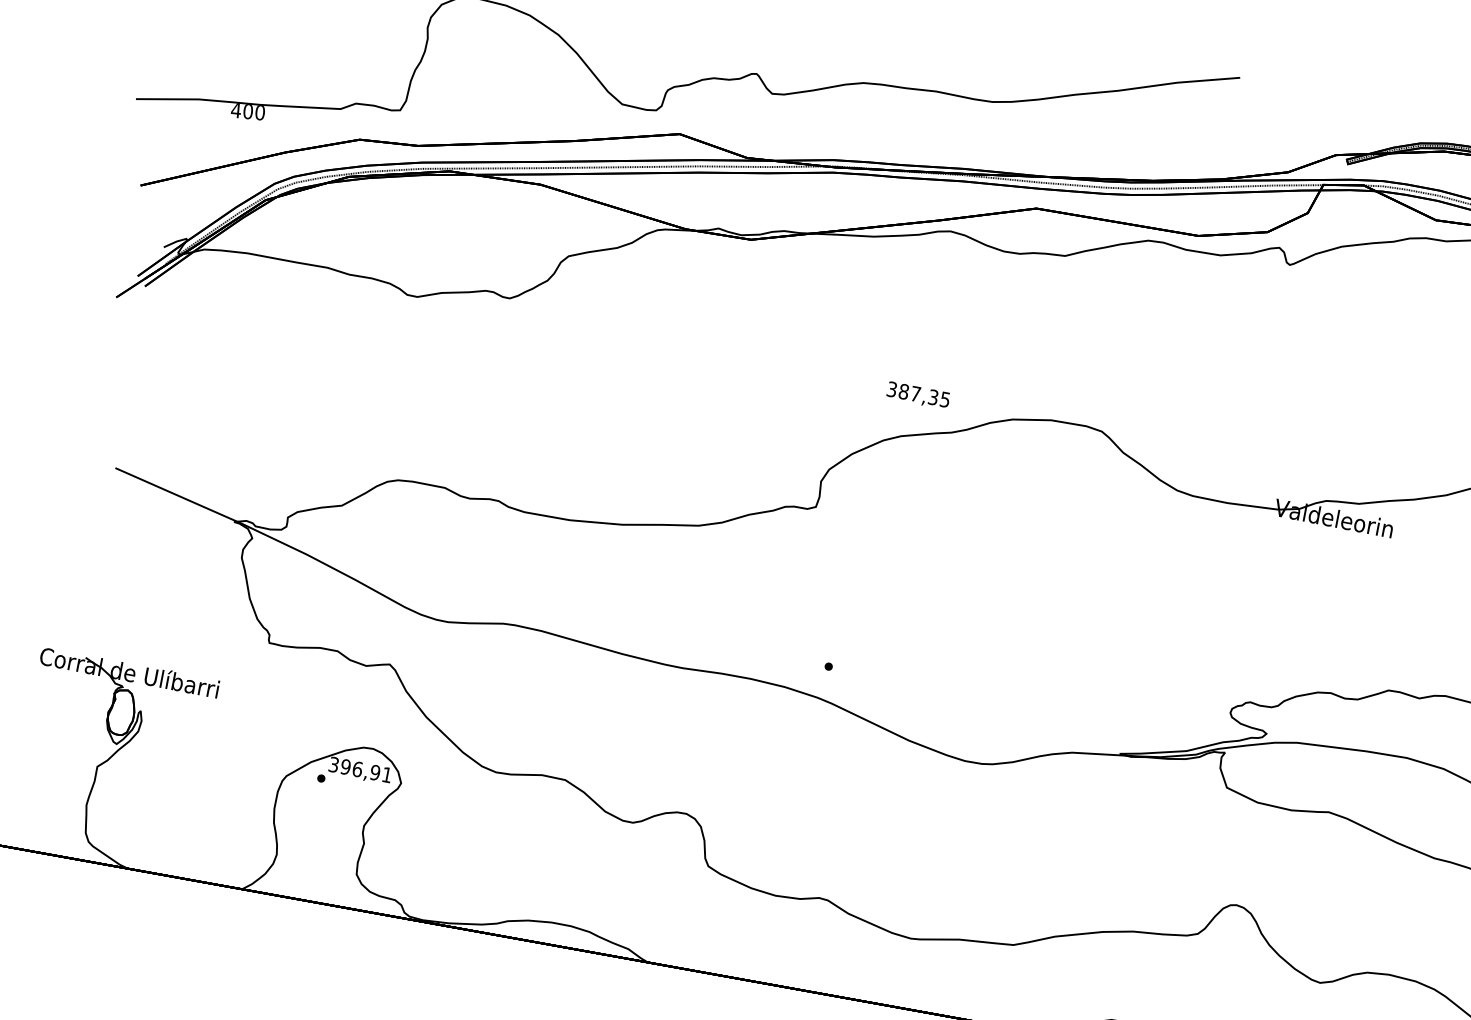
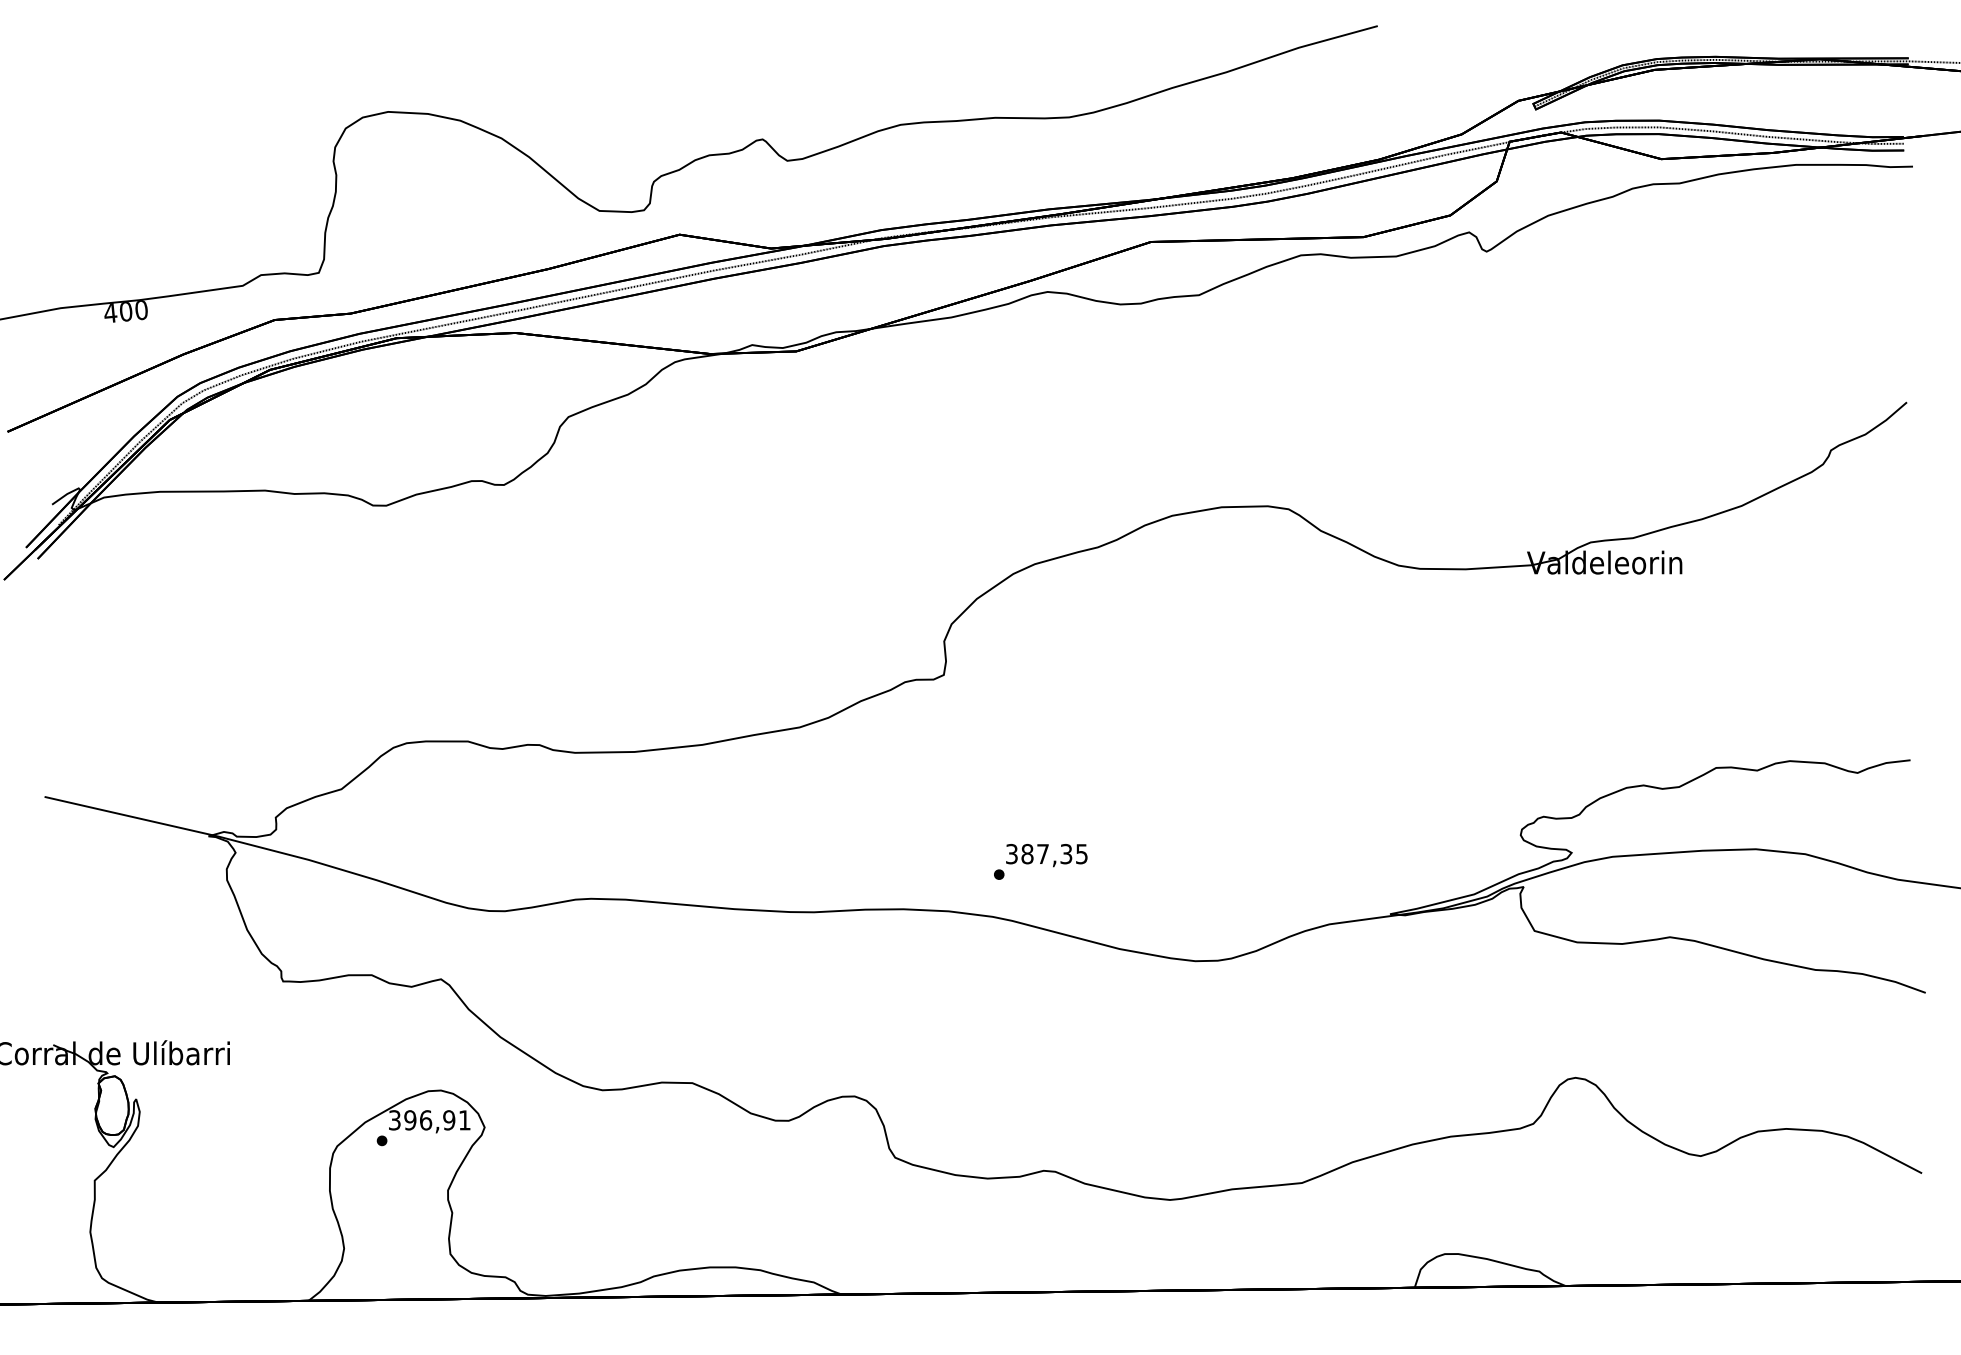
text: (918, 395) -> (1046, 855), moved

